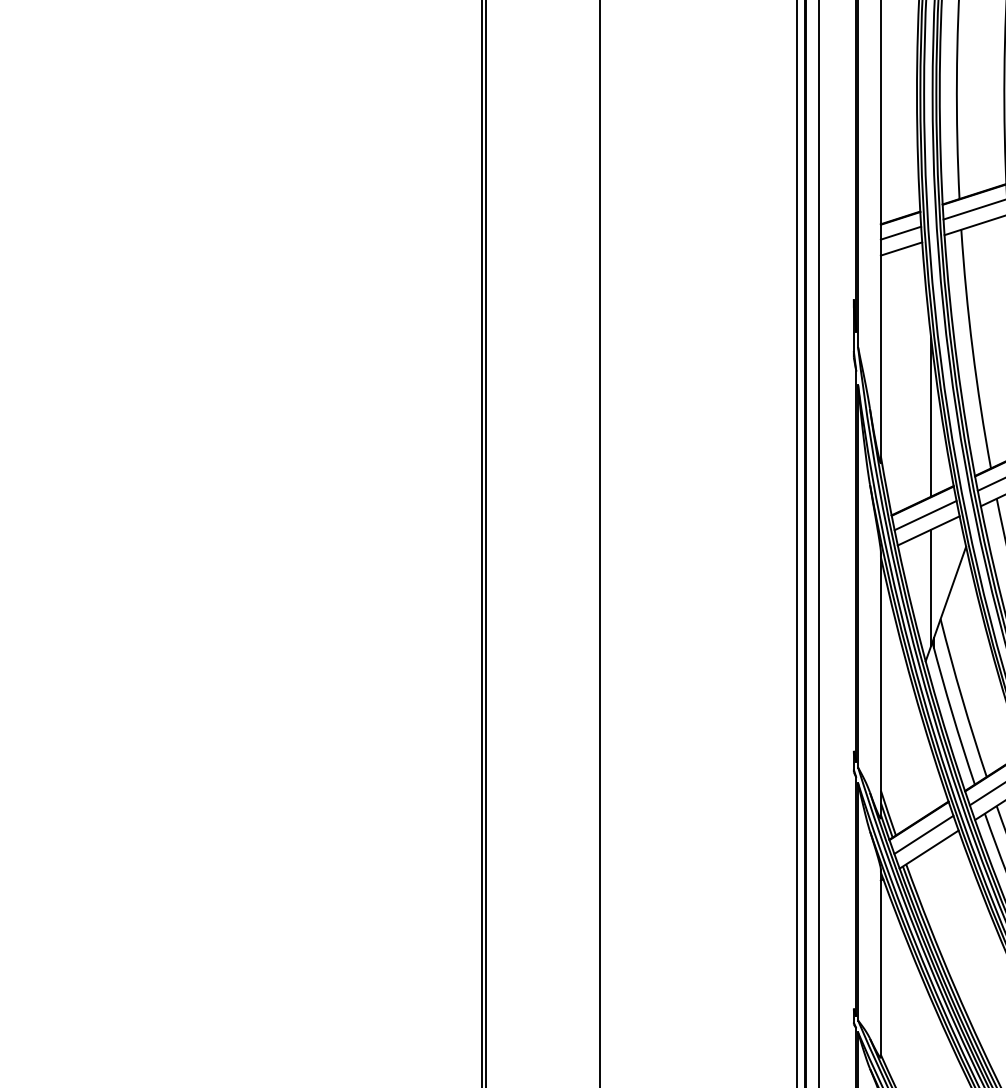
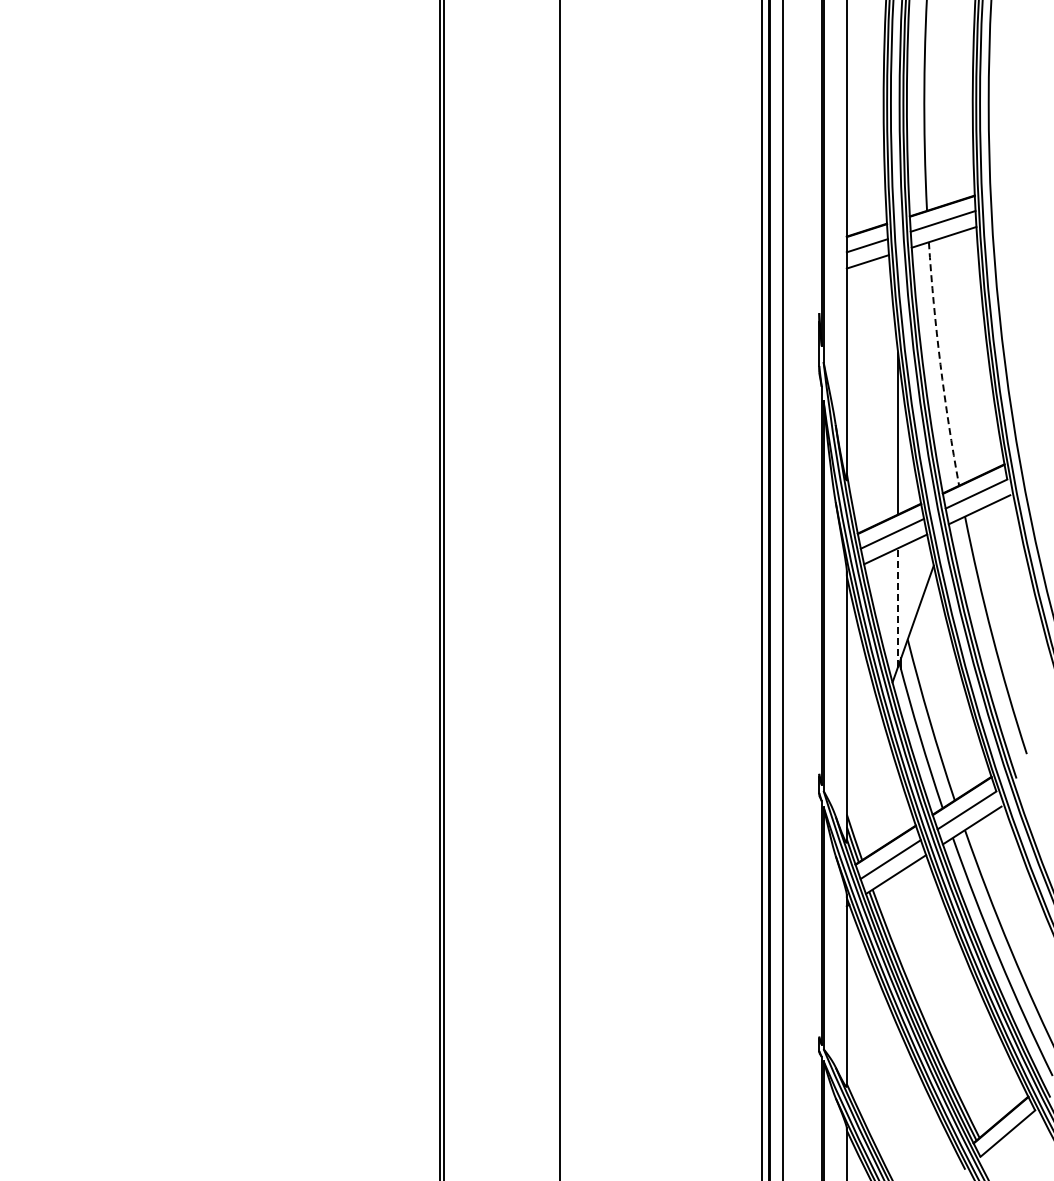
arc: (972, 349) -> (940, 364), solid -> dashed
line: (931, 587) -> (898, 607), solid -> dashed

